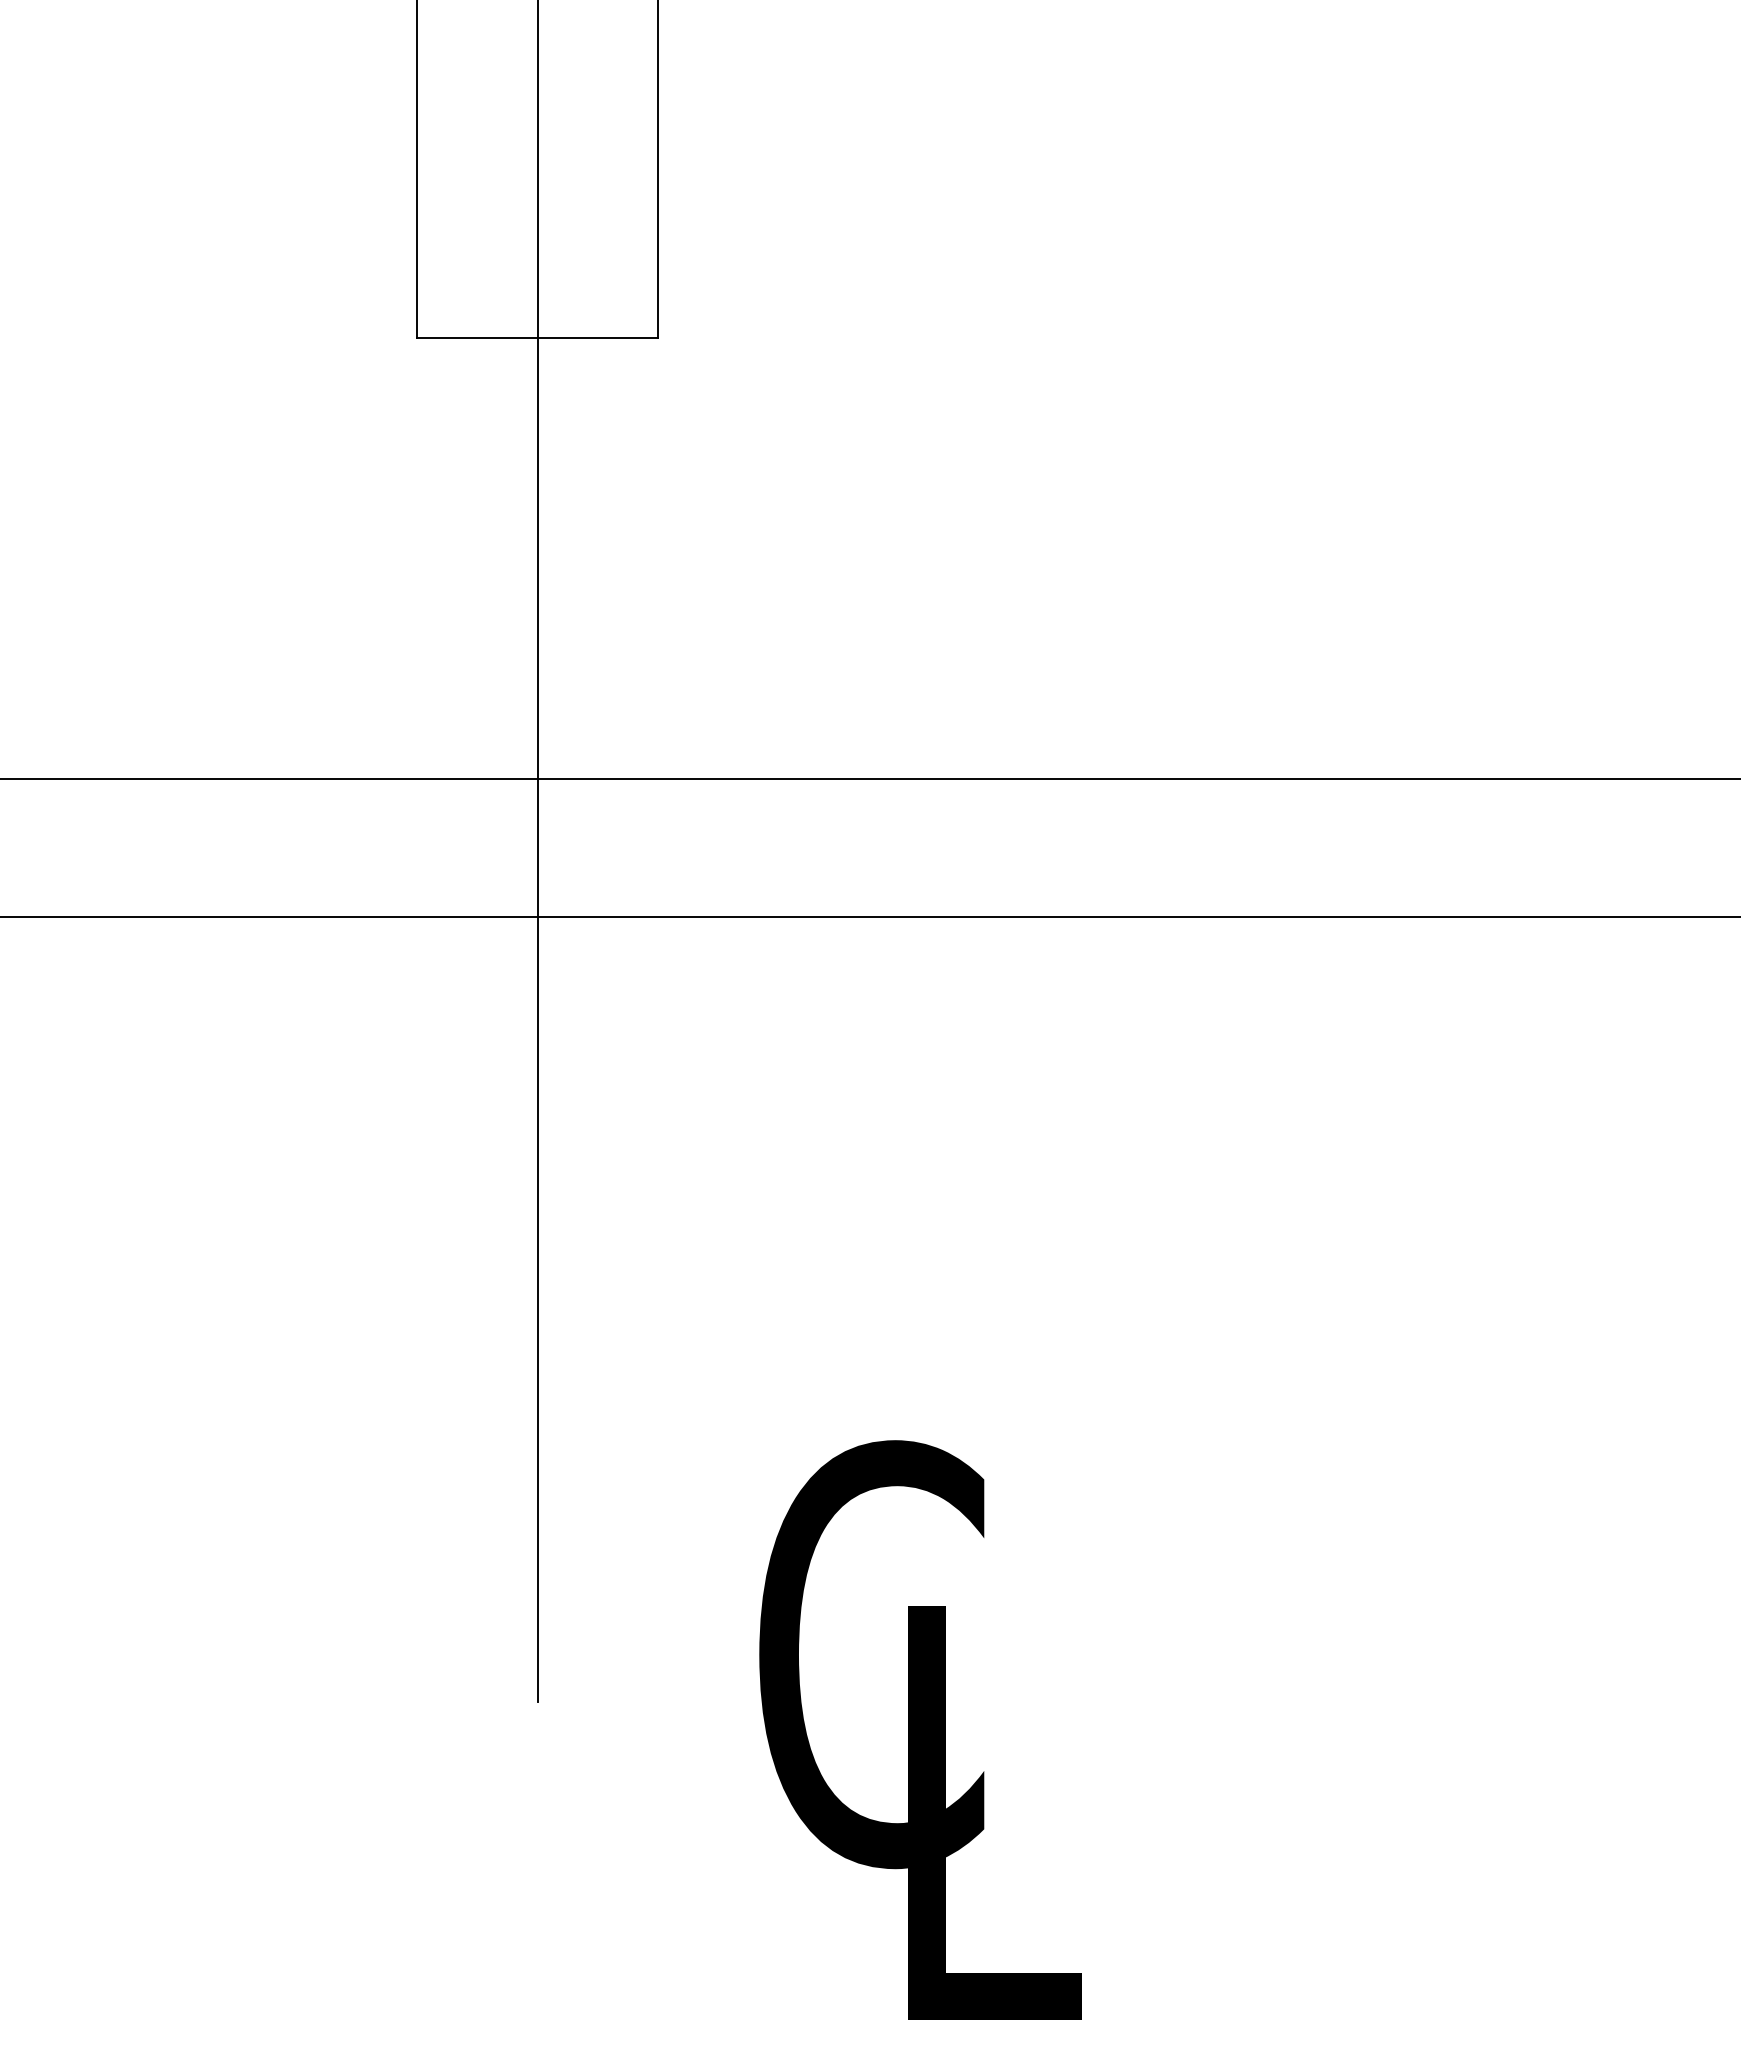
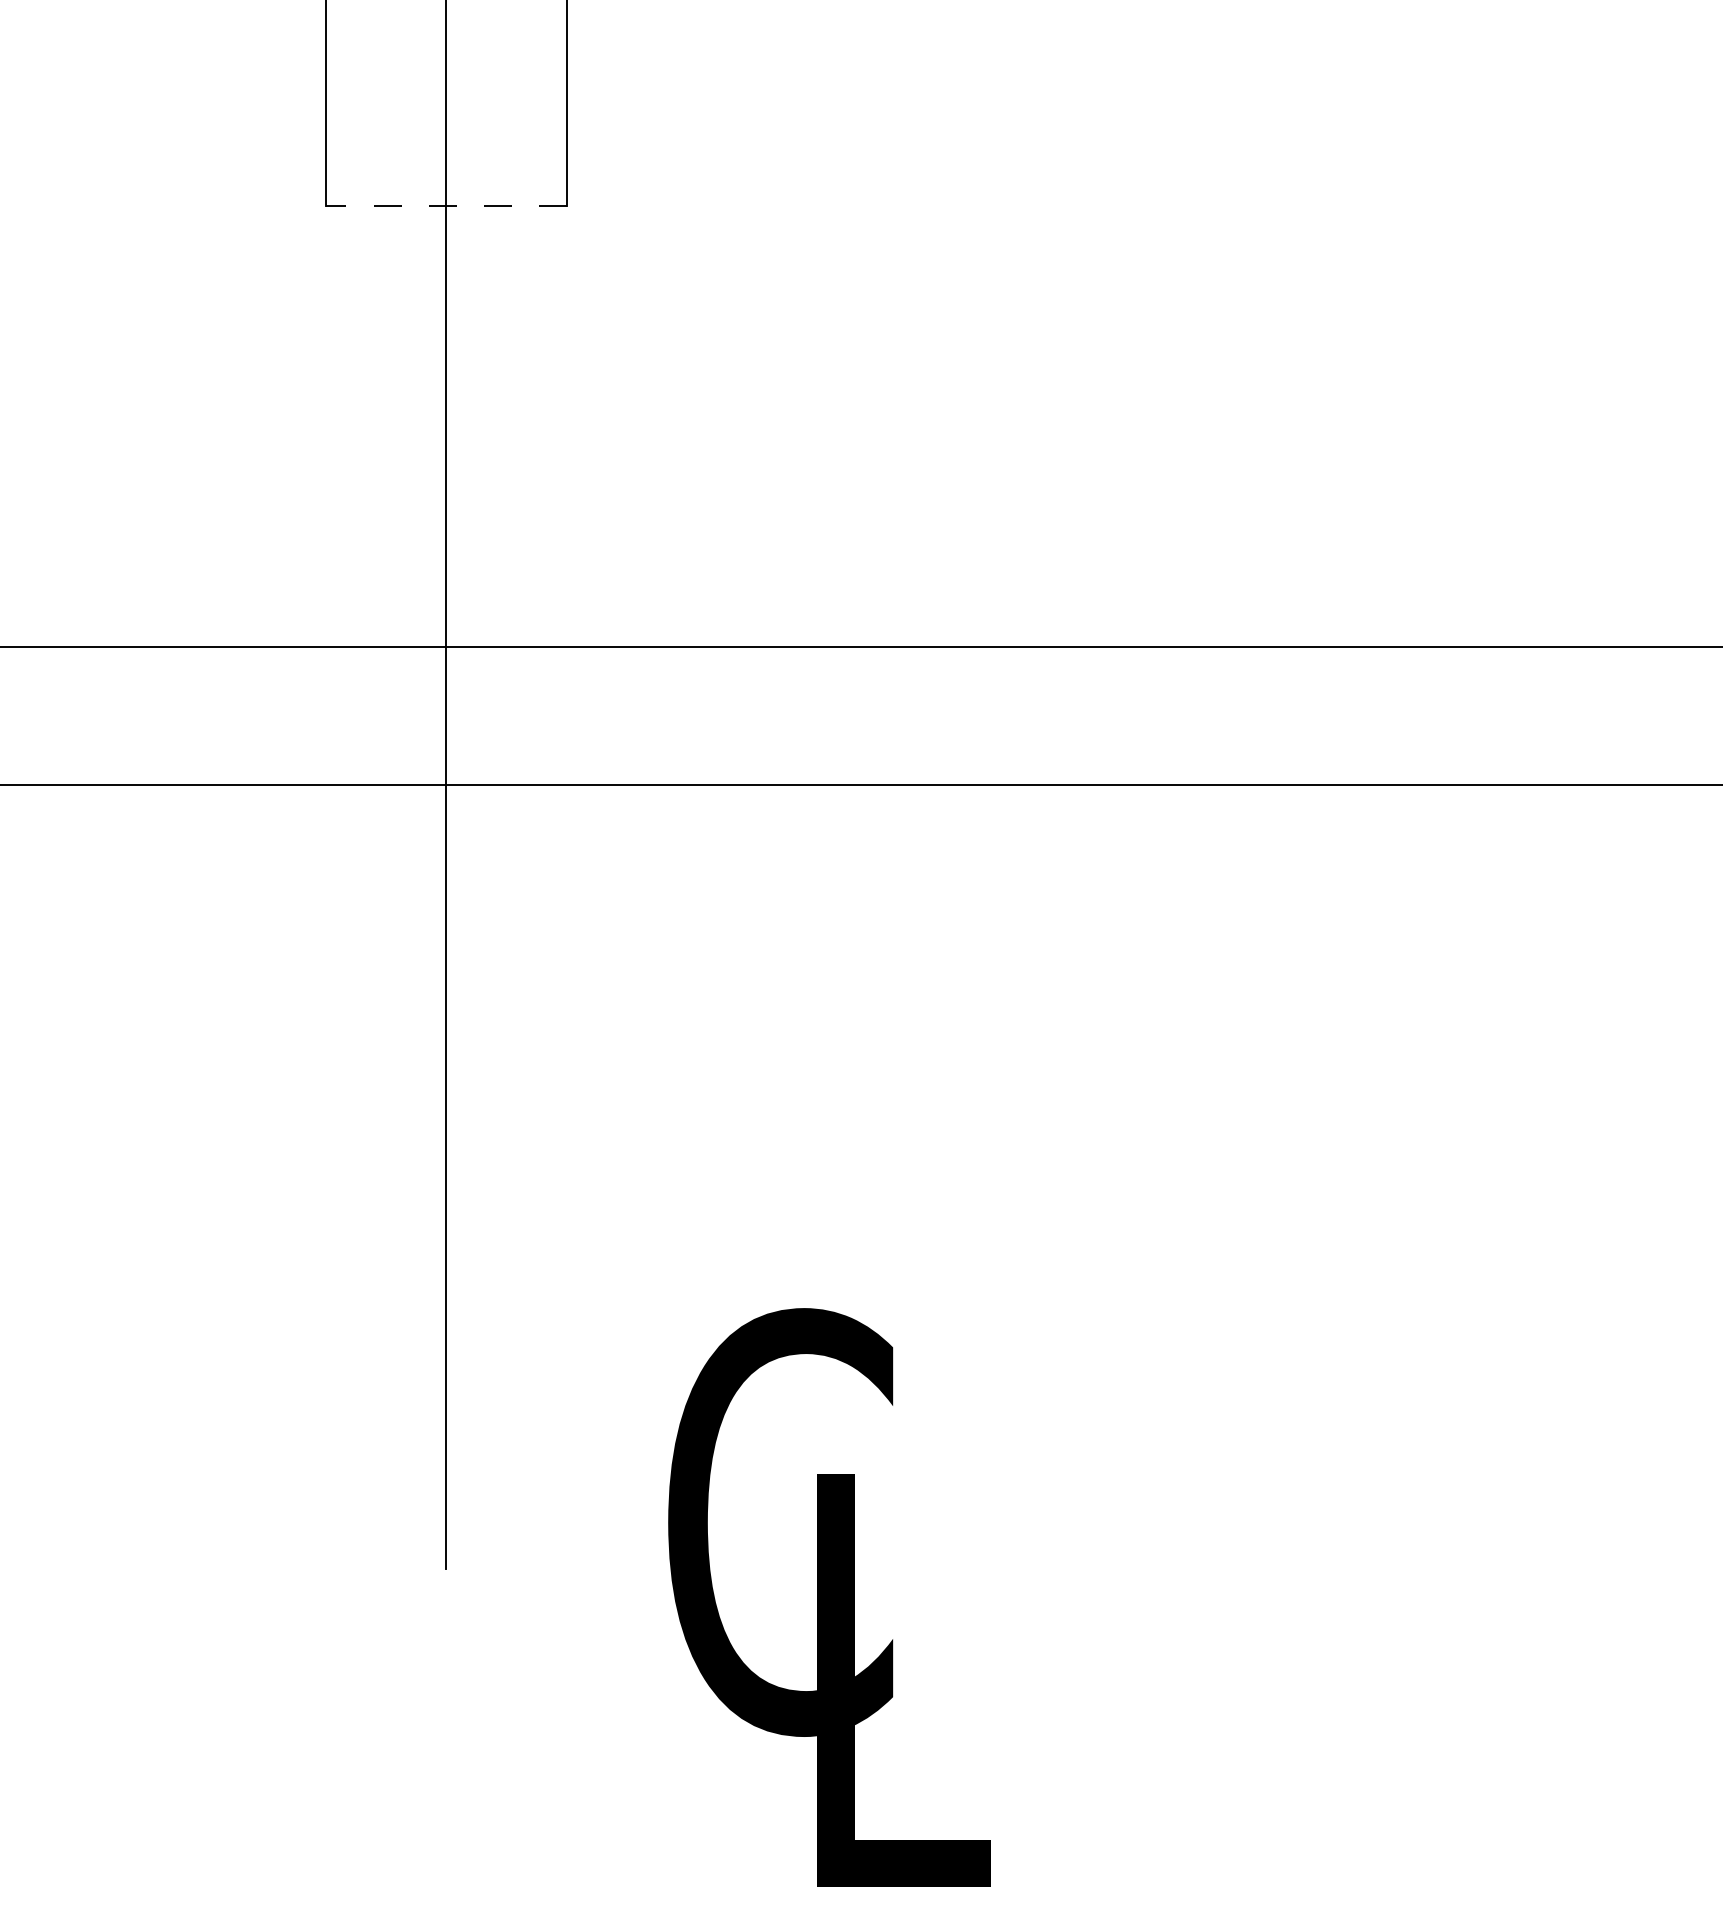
line: (537, 338) -> (446, 206), solid -> dashed

